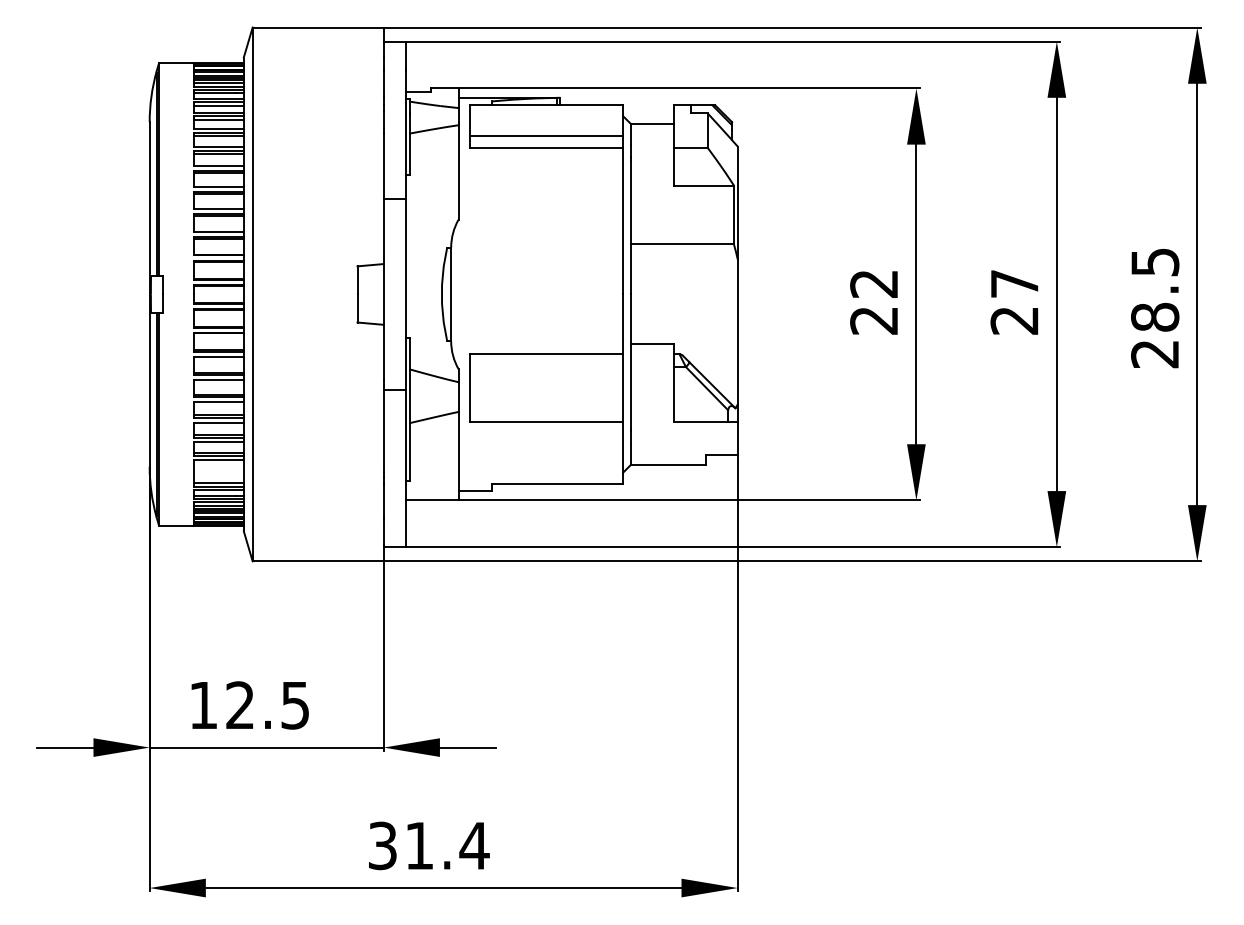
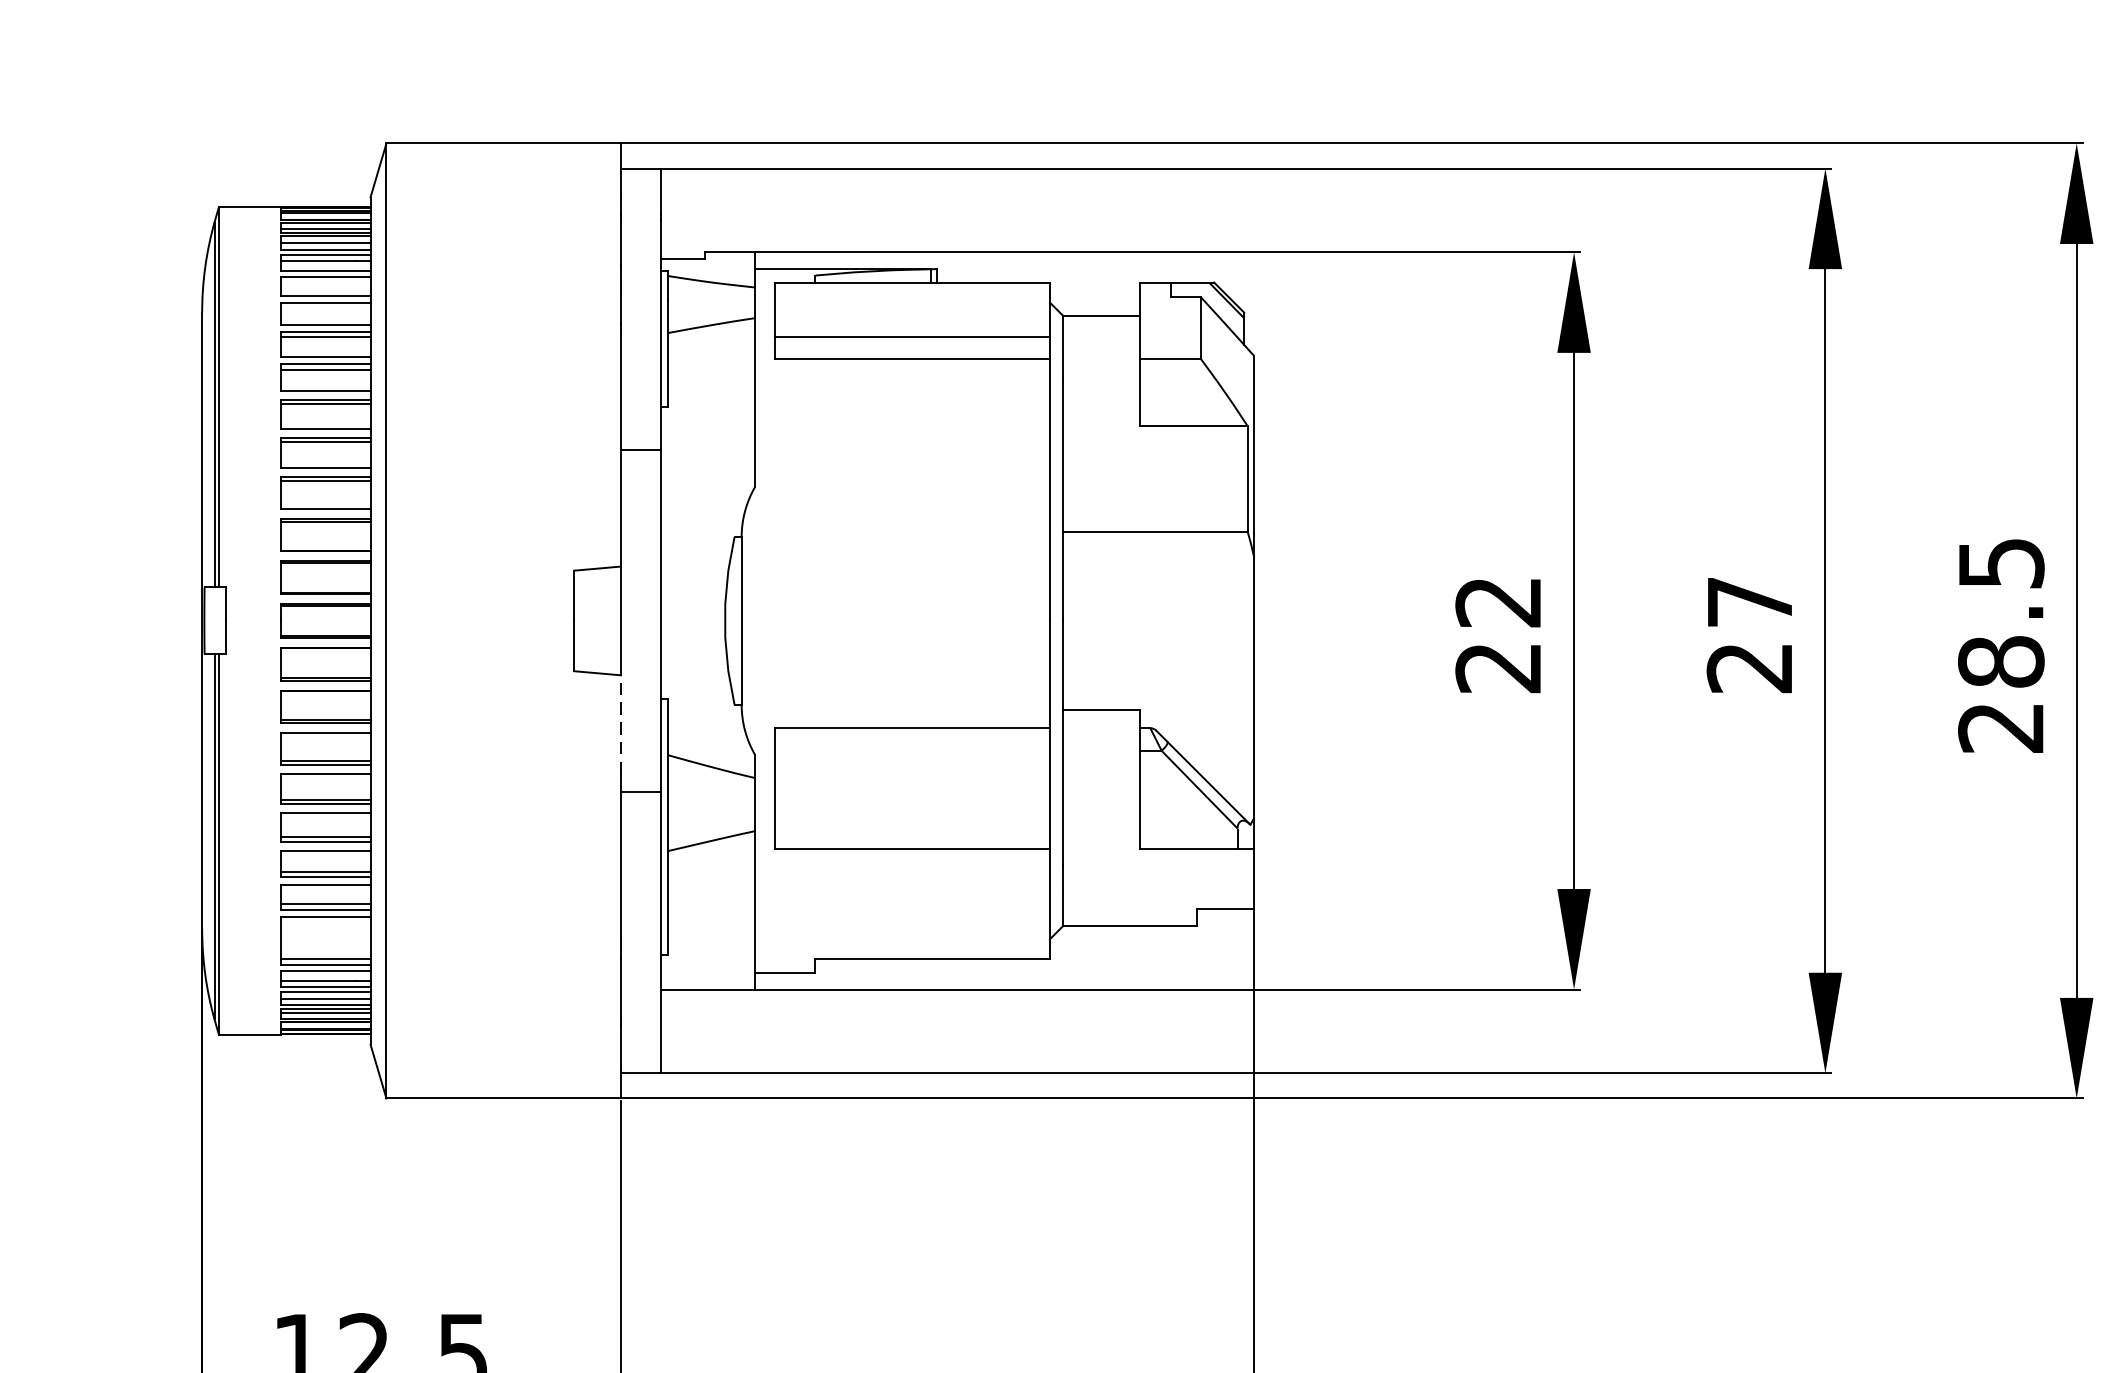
line: (218, 105) -> (325, 282), removed
line: (218, 119) -> (325, 307), removed
line: (383, 352) -> (620, 724), solid -> dashed

